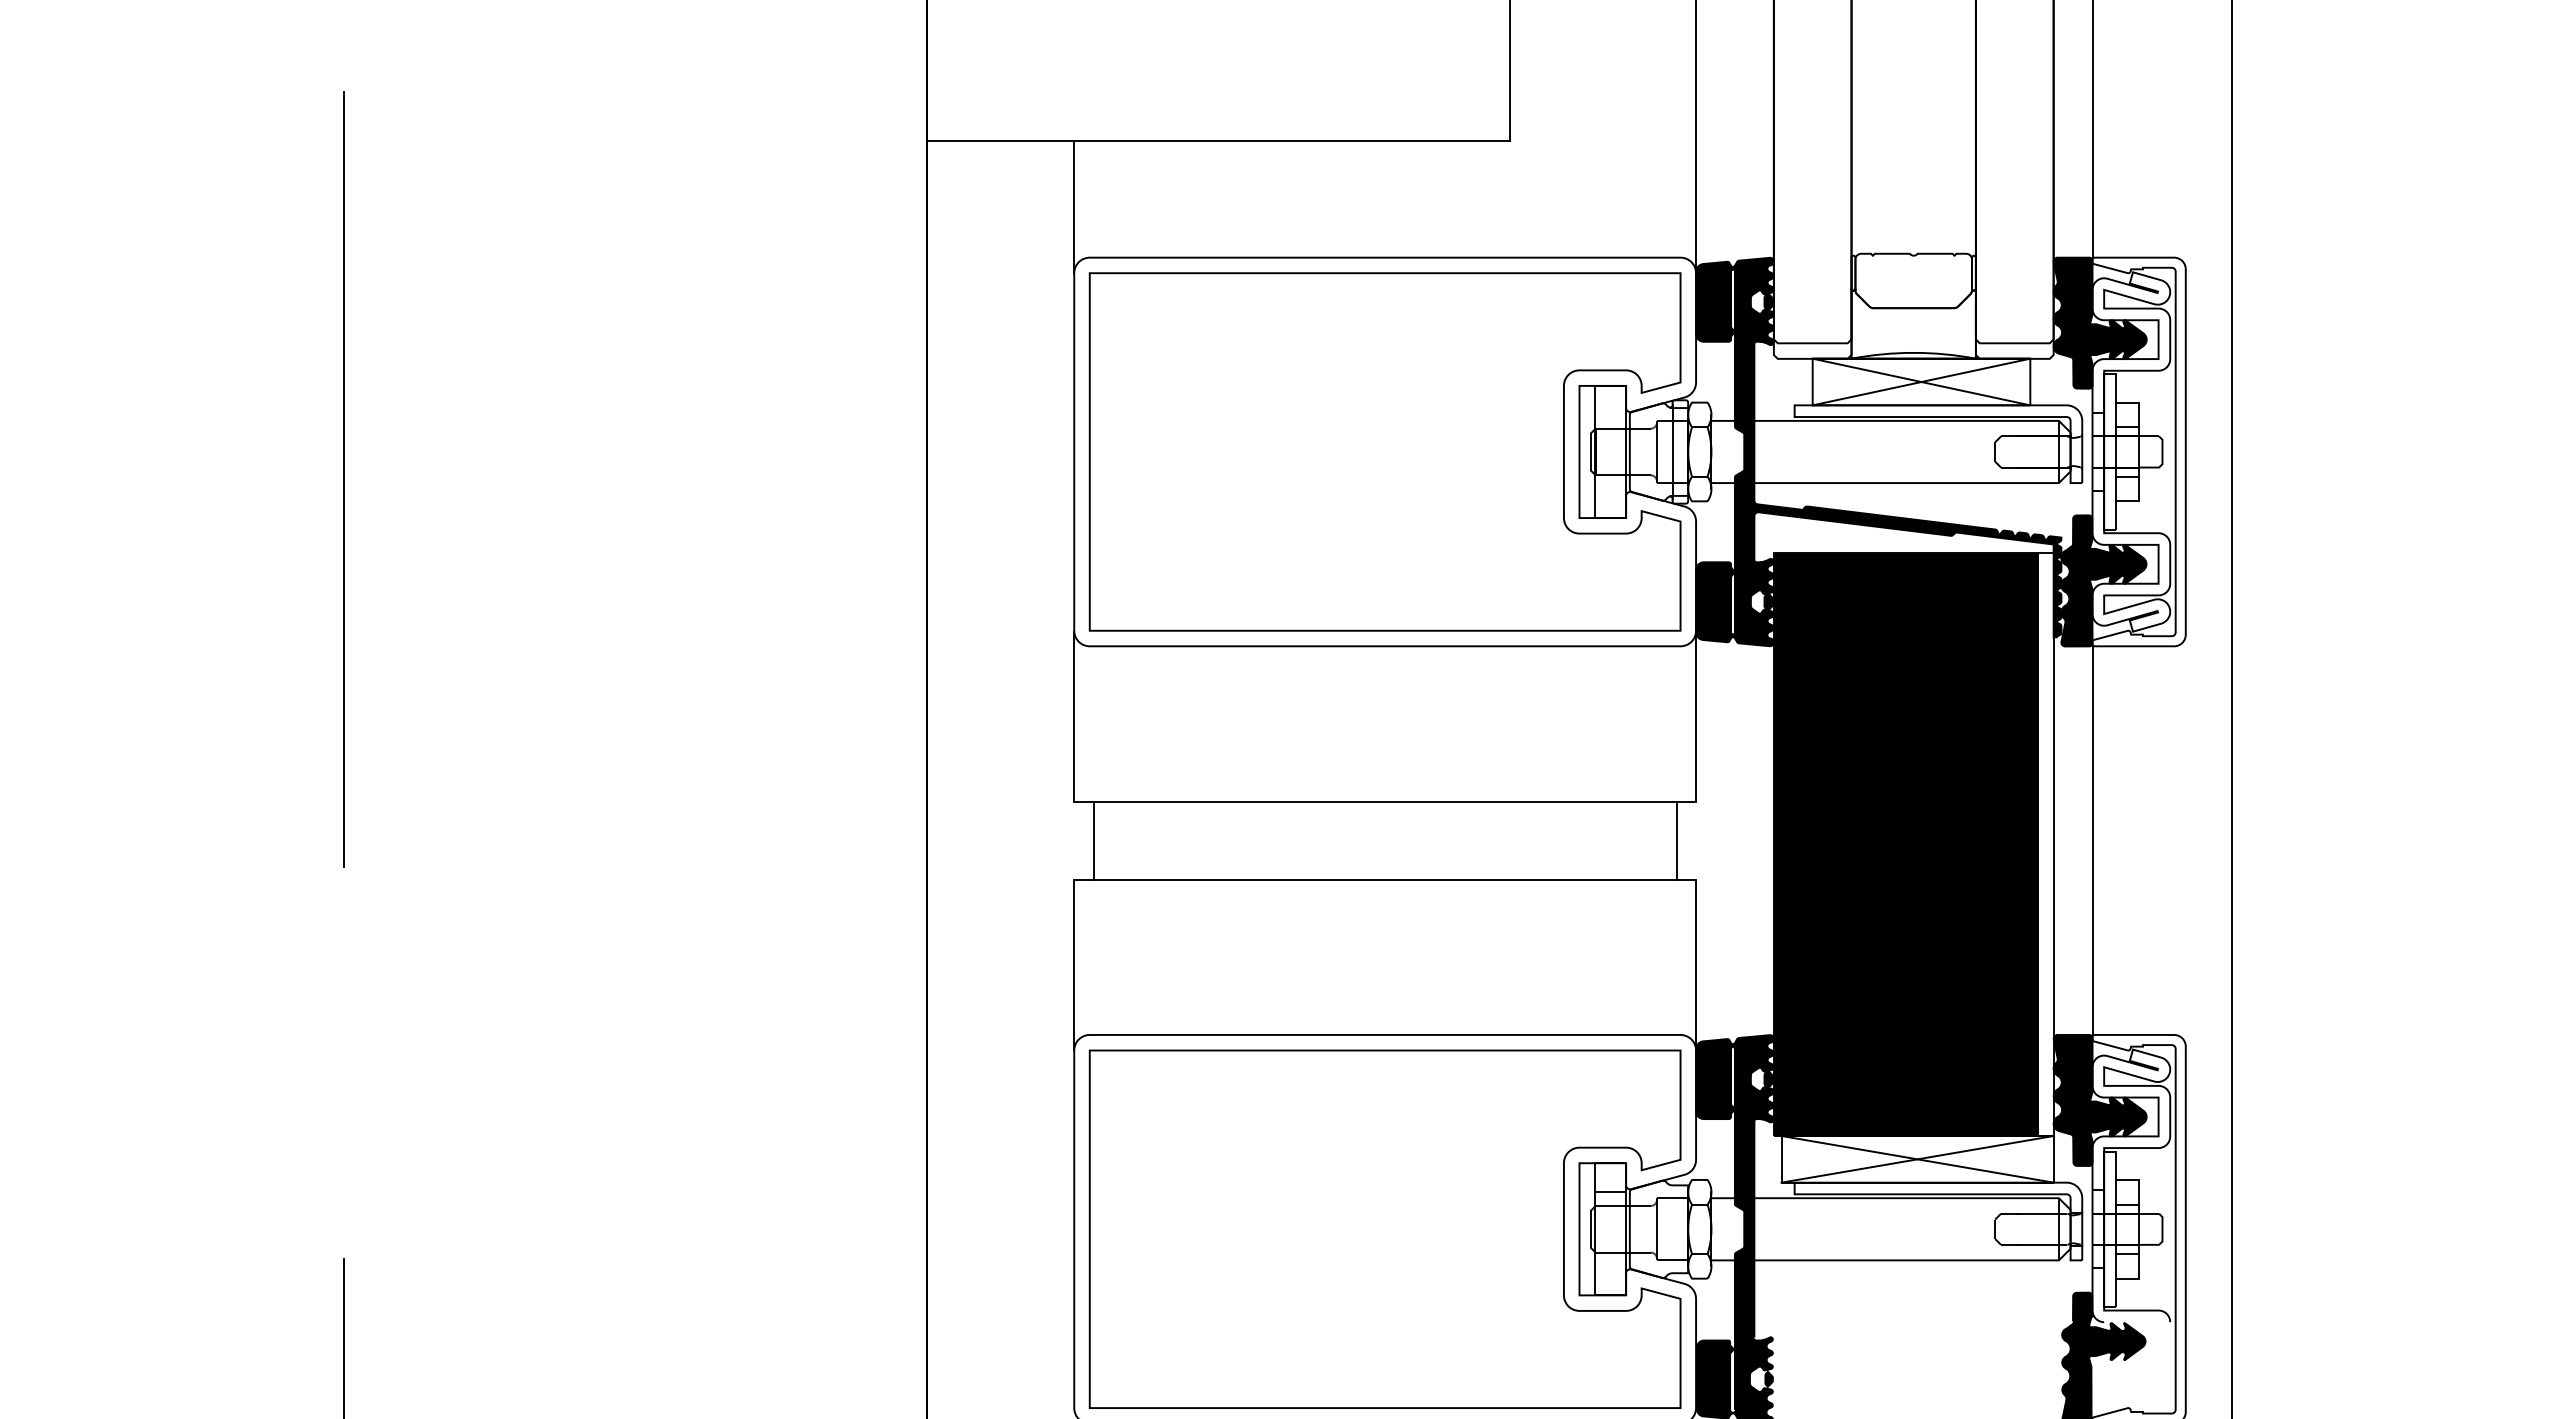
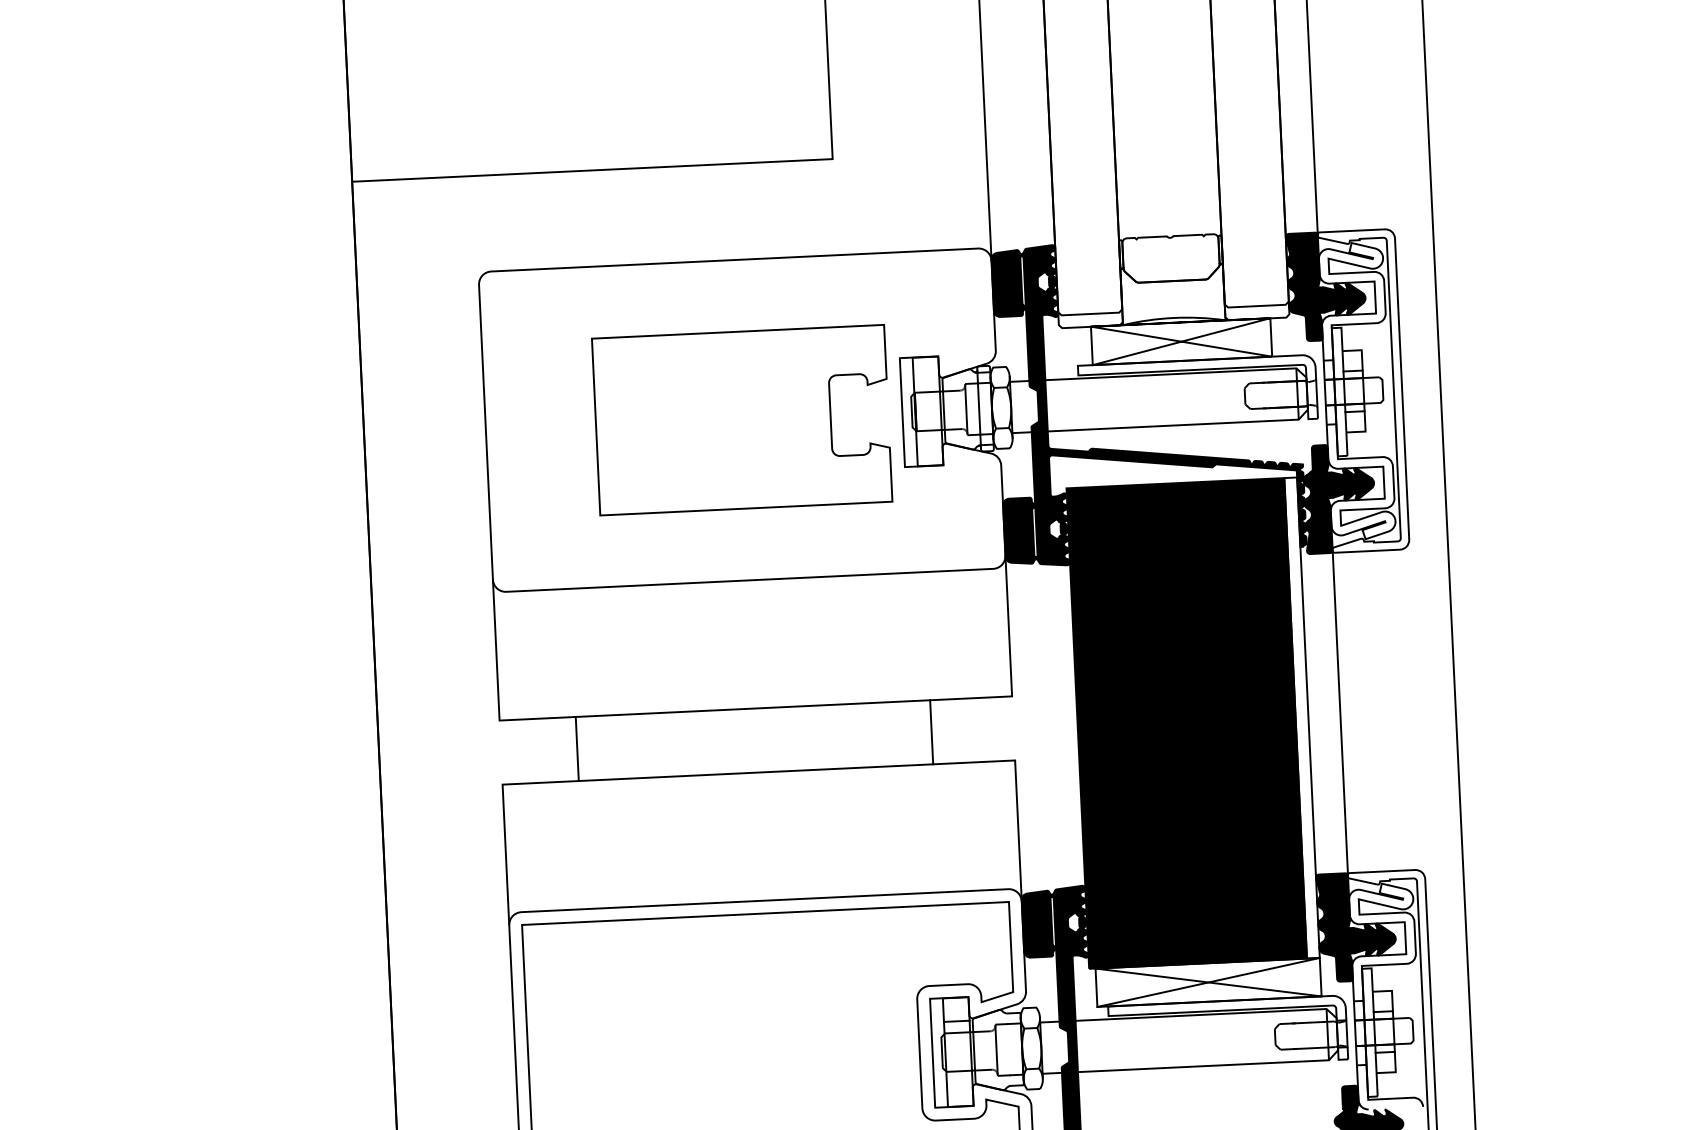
line: (1074, 207) -> (476, 230), removed
part: (1384, 451) -> (741, 419), size x0.6
line: (1093, 840) -> (577, 748), moved
line: (1676, 840) -> (931, 732), moved

